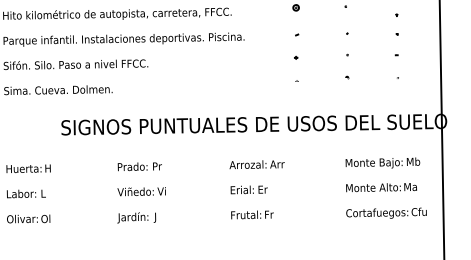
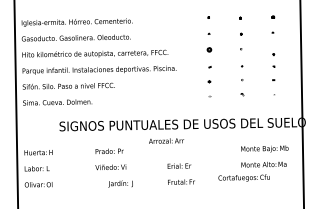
text: (257, 163) -> (166, 140), moved
text: (385, 212) -> (243, 177), moved
text: (136, 217) -> (120, 183), moved

